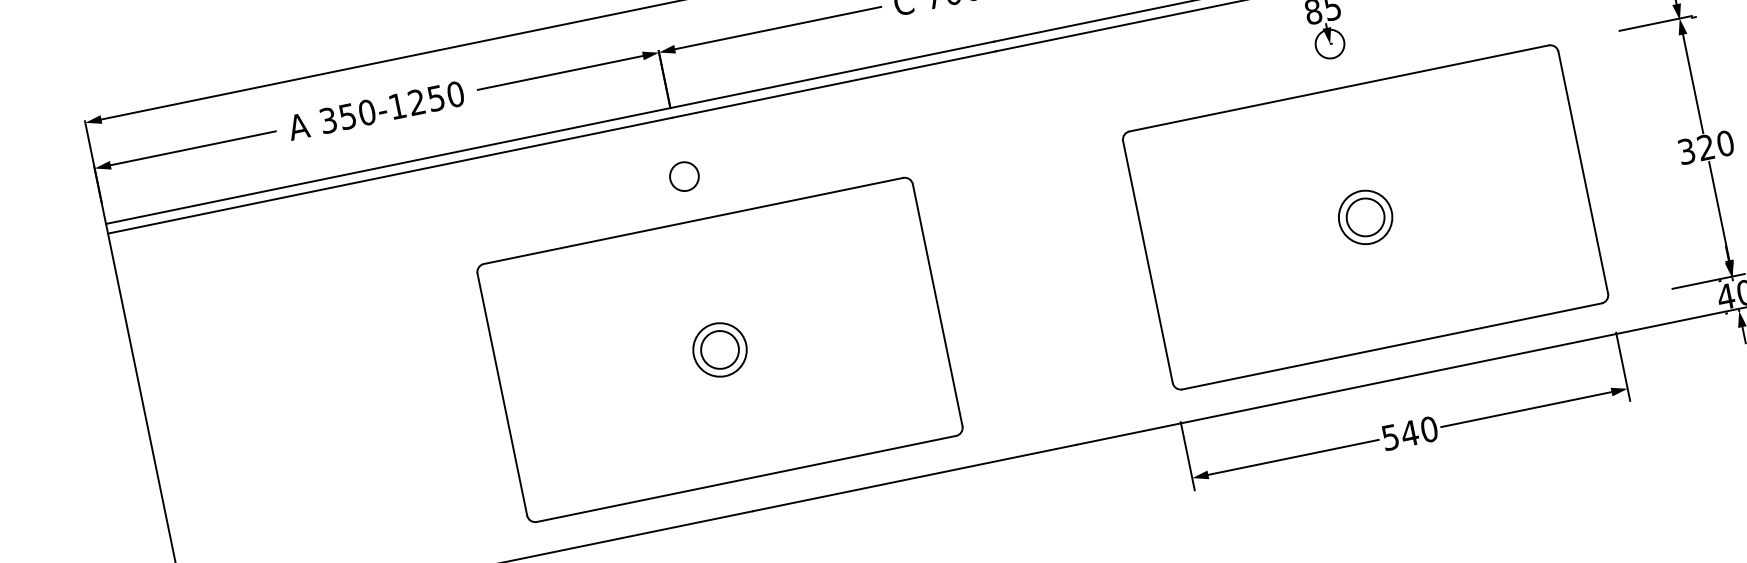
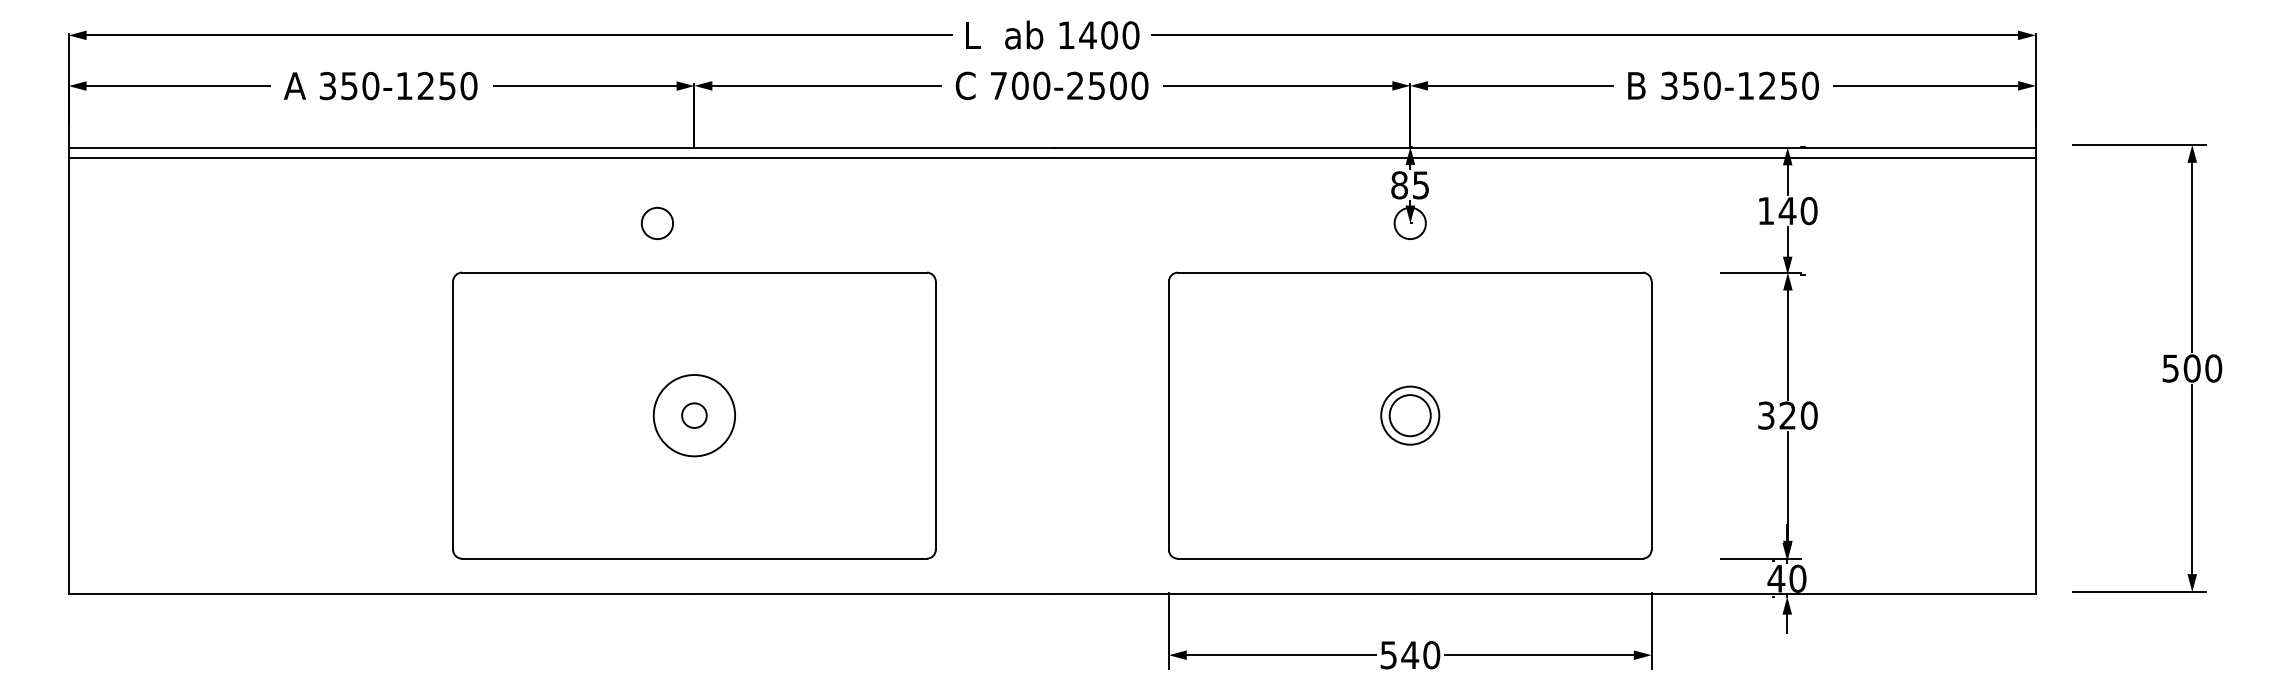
circle: (683, 176) -> (656, 223), moved
circle: (720, 349) -> (694, 415), size x0.6
circle: (720, 349) -> (694, 415), size x1.4

